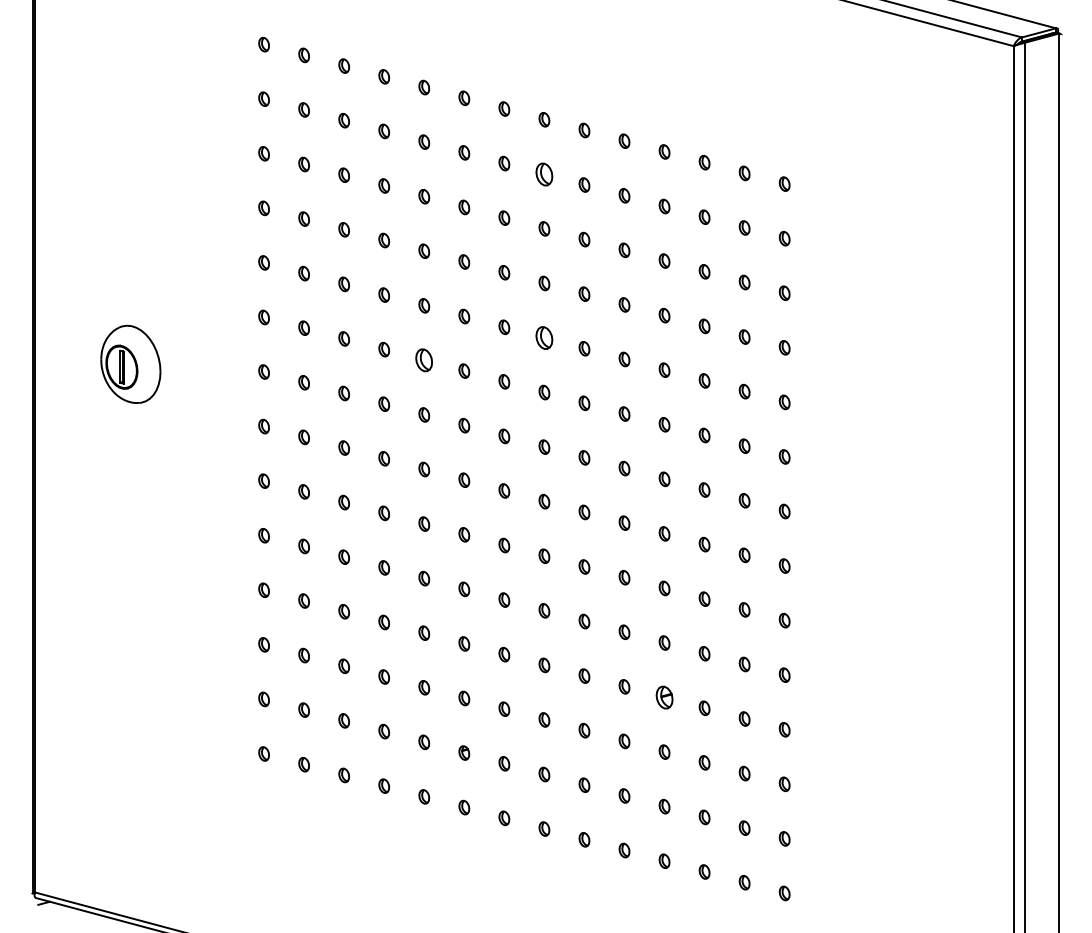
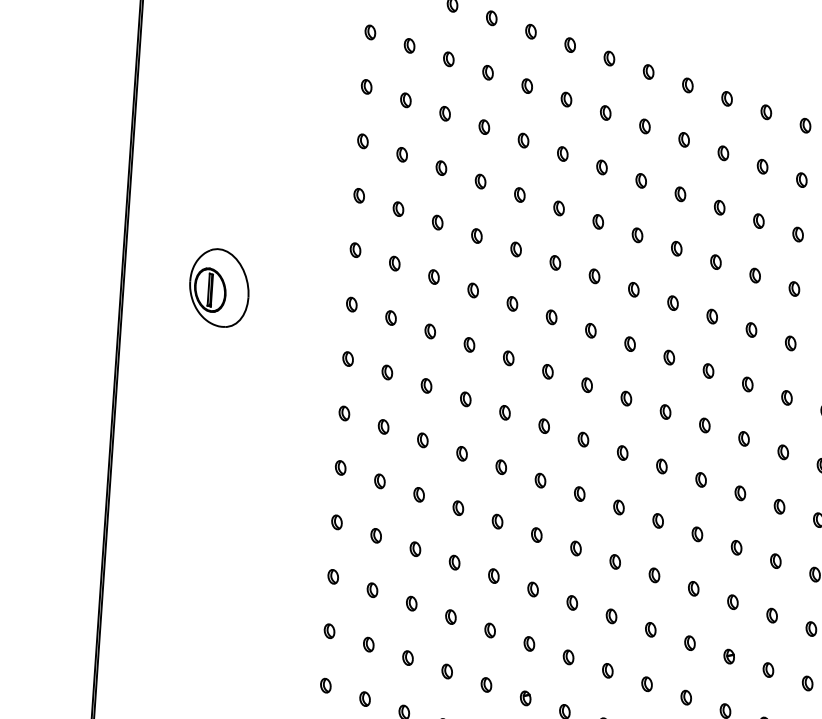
part: (544, 173) -> (645, 125), size x0.62
part: (544, 337) -> (633, 289), size x0.62
part: (424, 360) -> (512, 304), size x0.62
part: (664, 697) -> (729, 656), size x0.62

